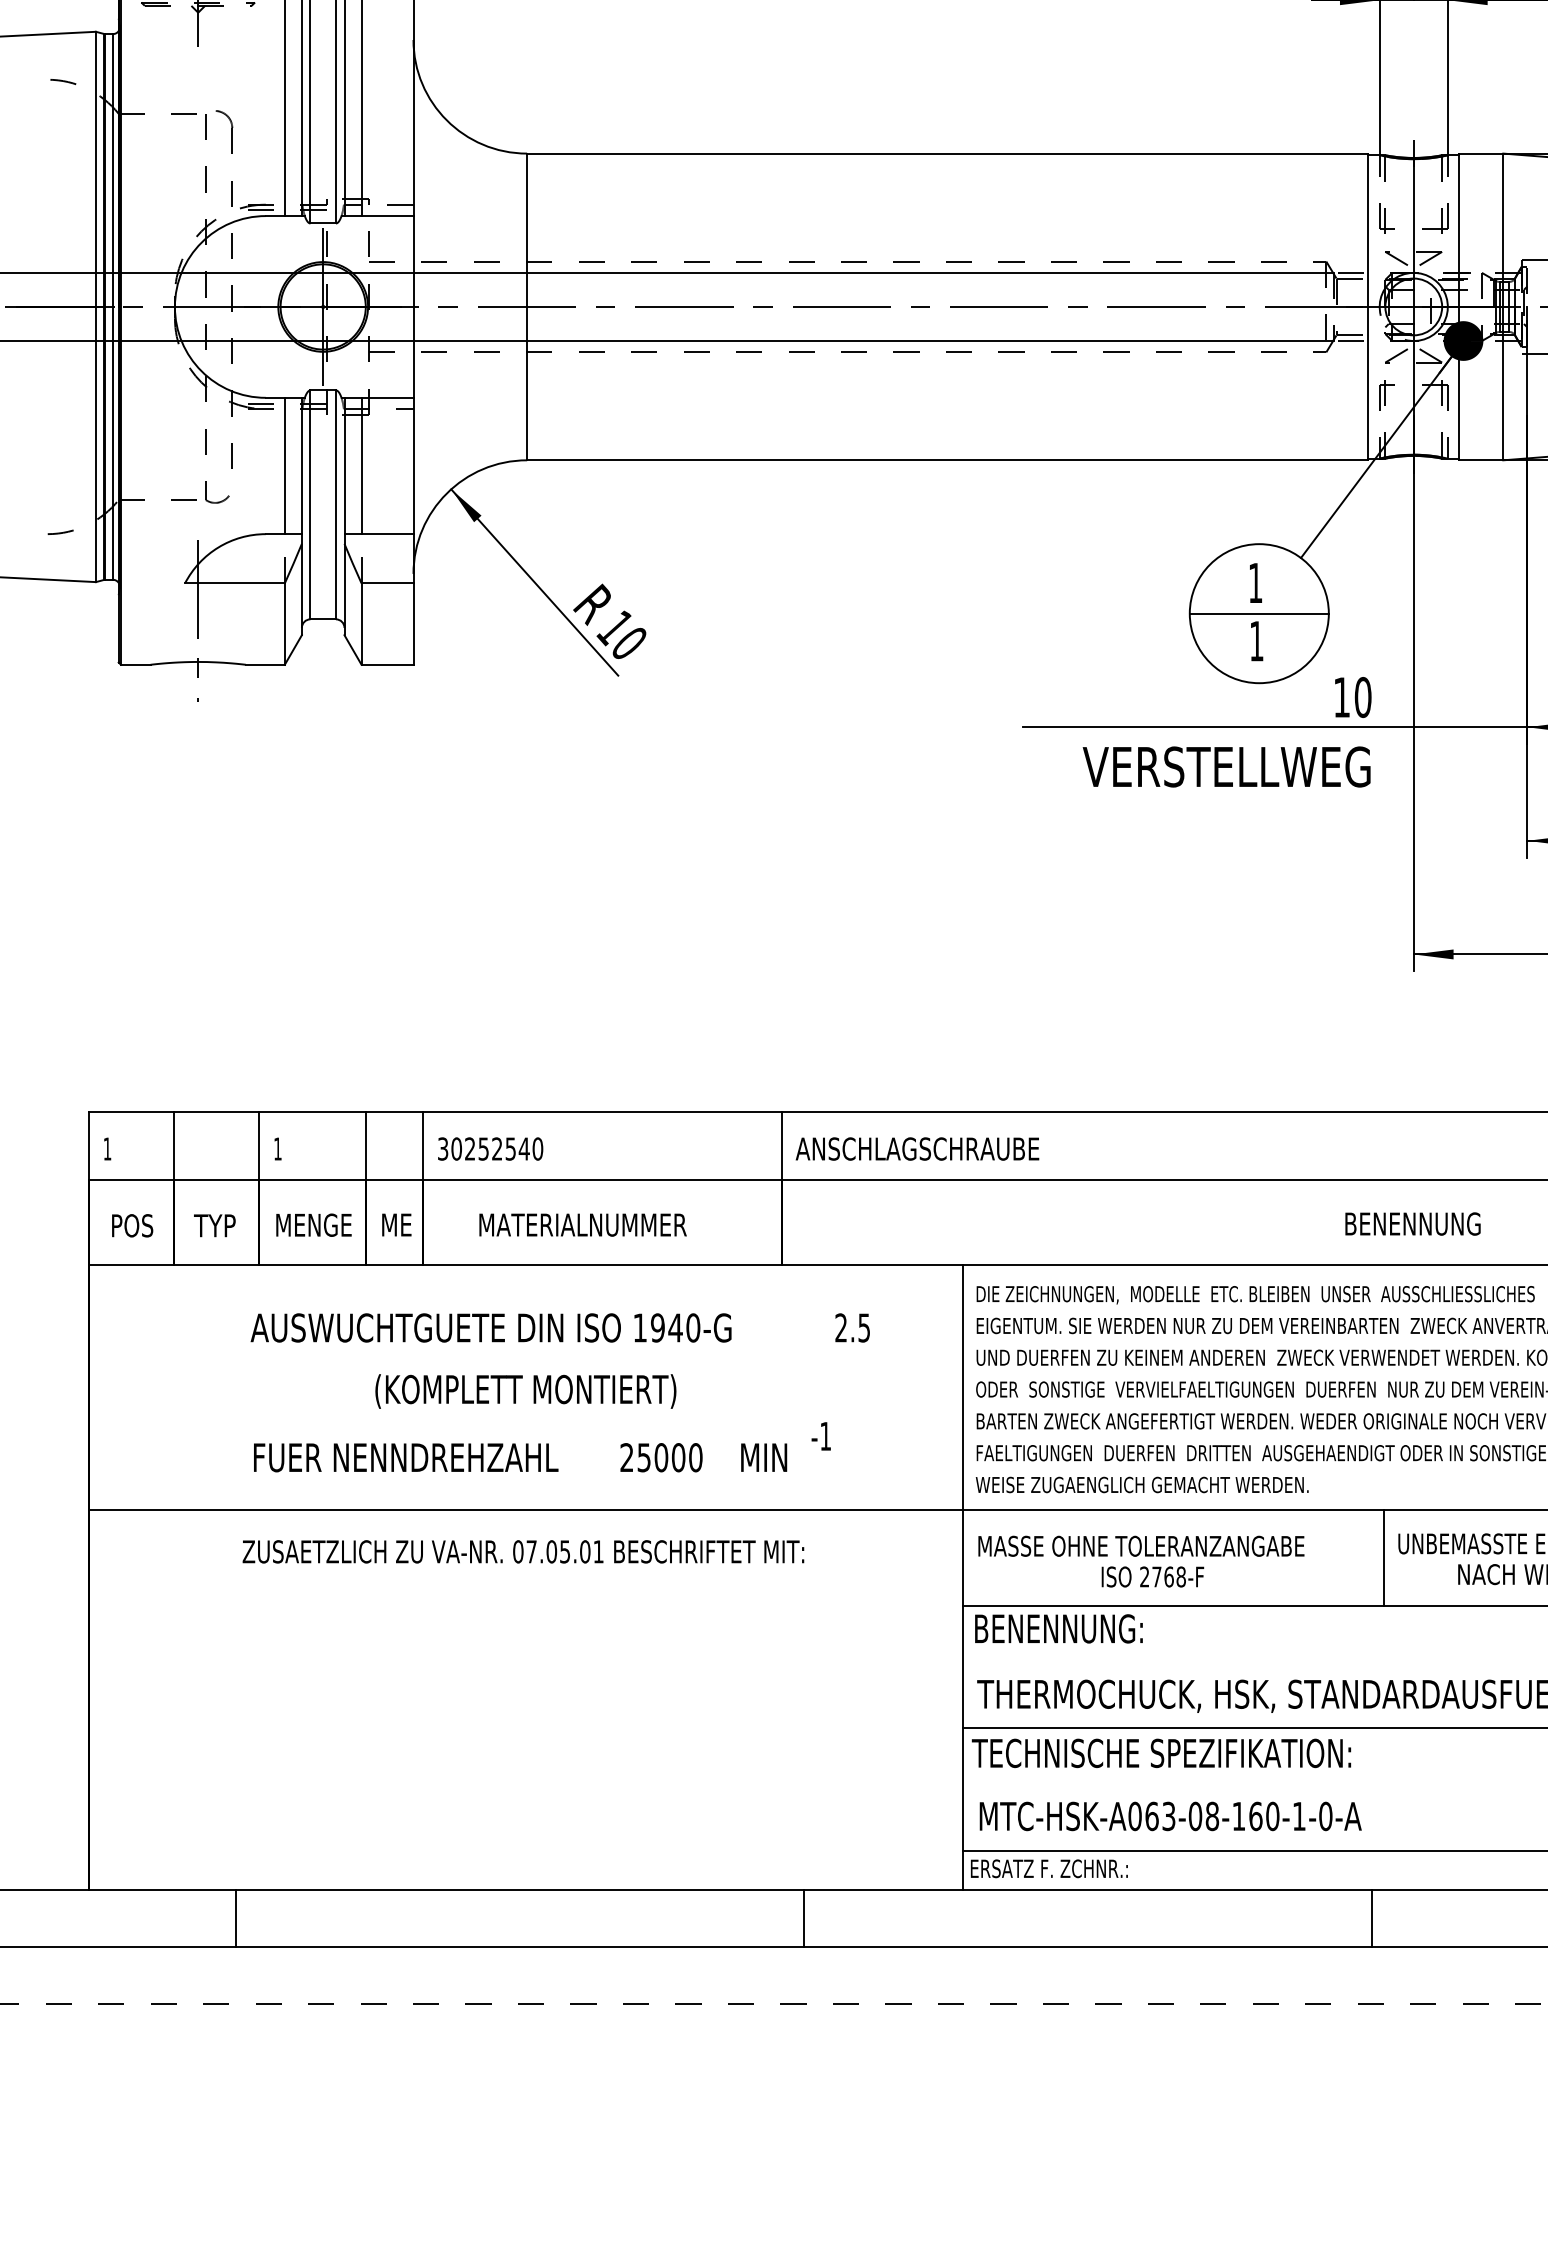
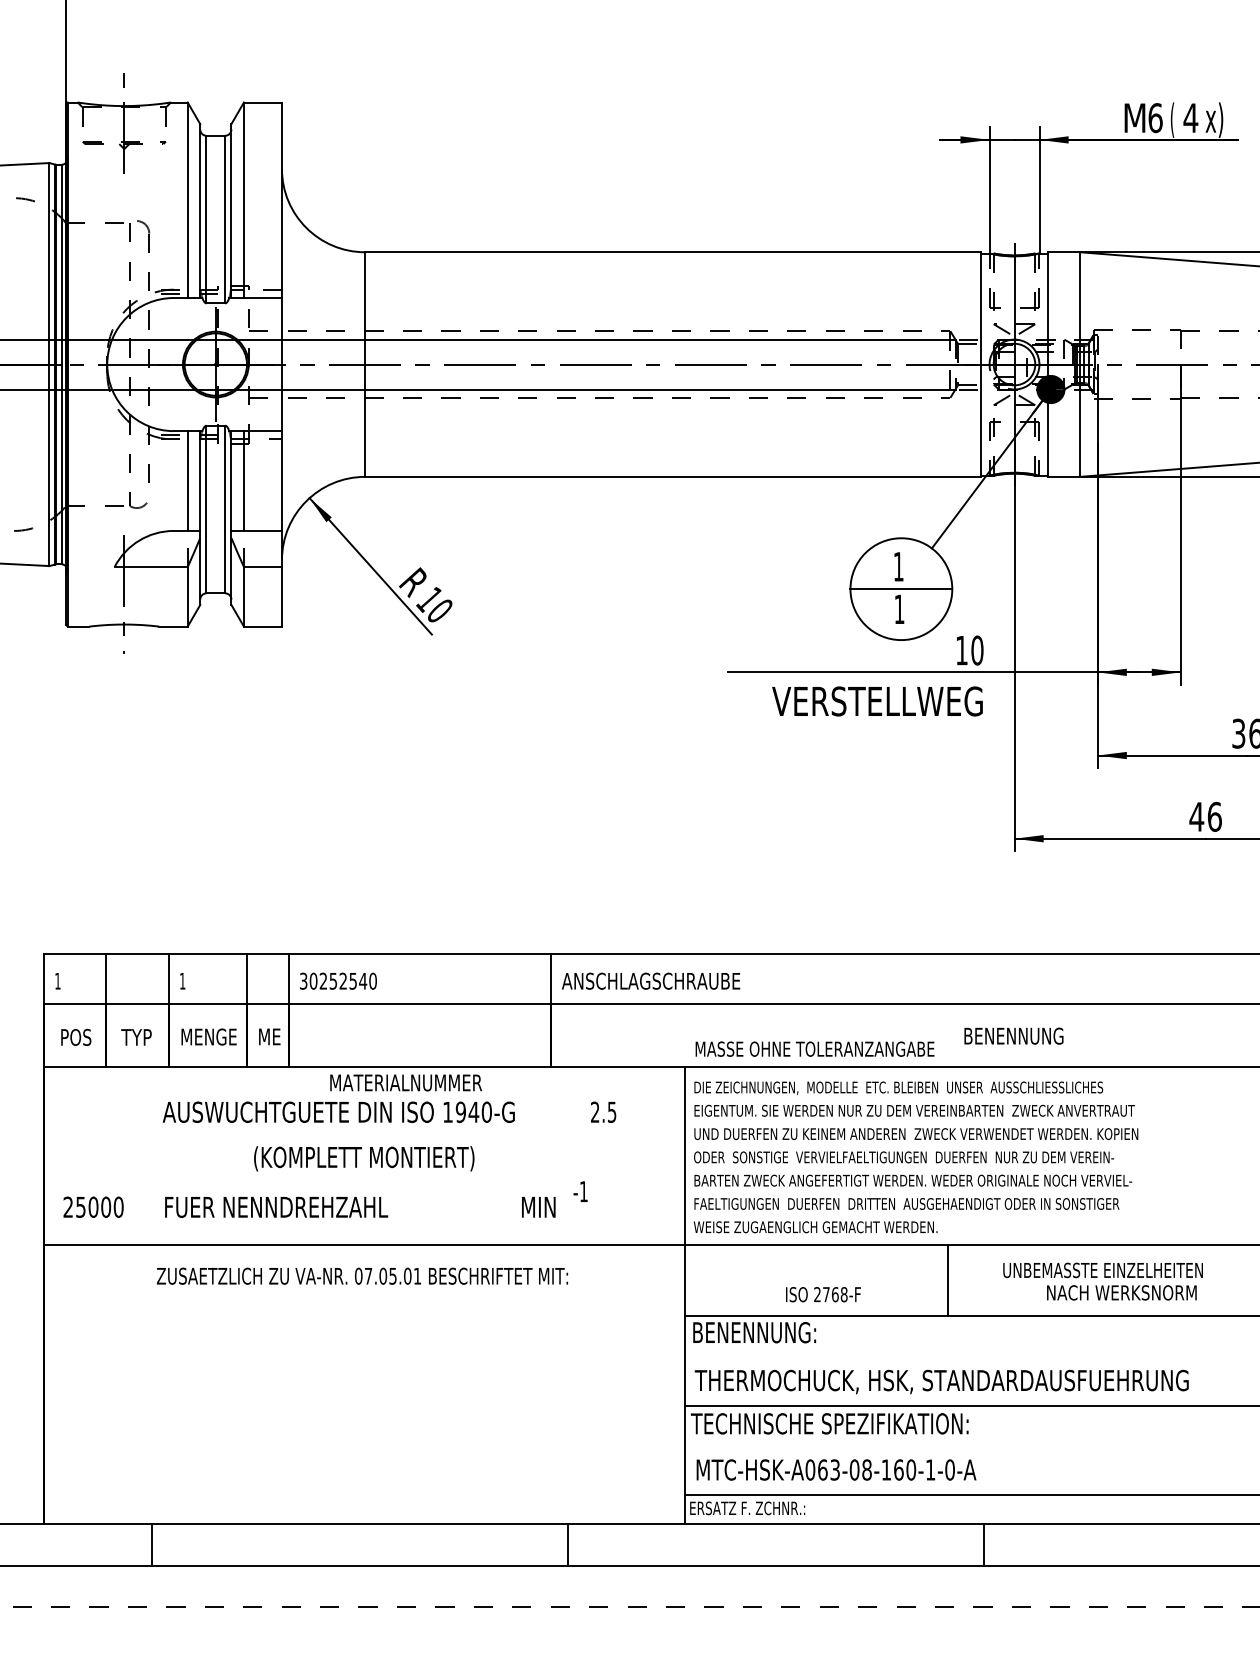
text: (582, 1224) -> (405, 1082), moved
text: (661, 1456) -> (93, 1206), moved
text: (1140, 1545) -> (814, 1048), moved
line: (1383, 1557) -> (948, 1280), moved

